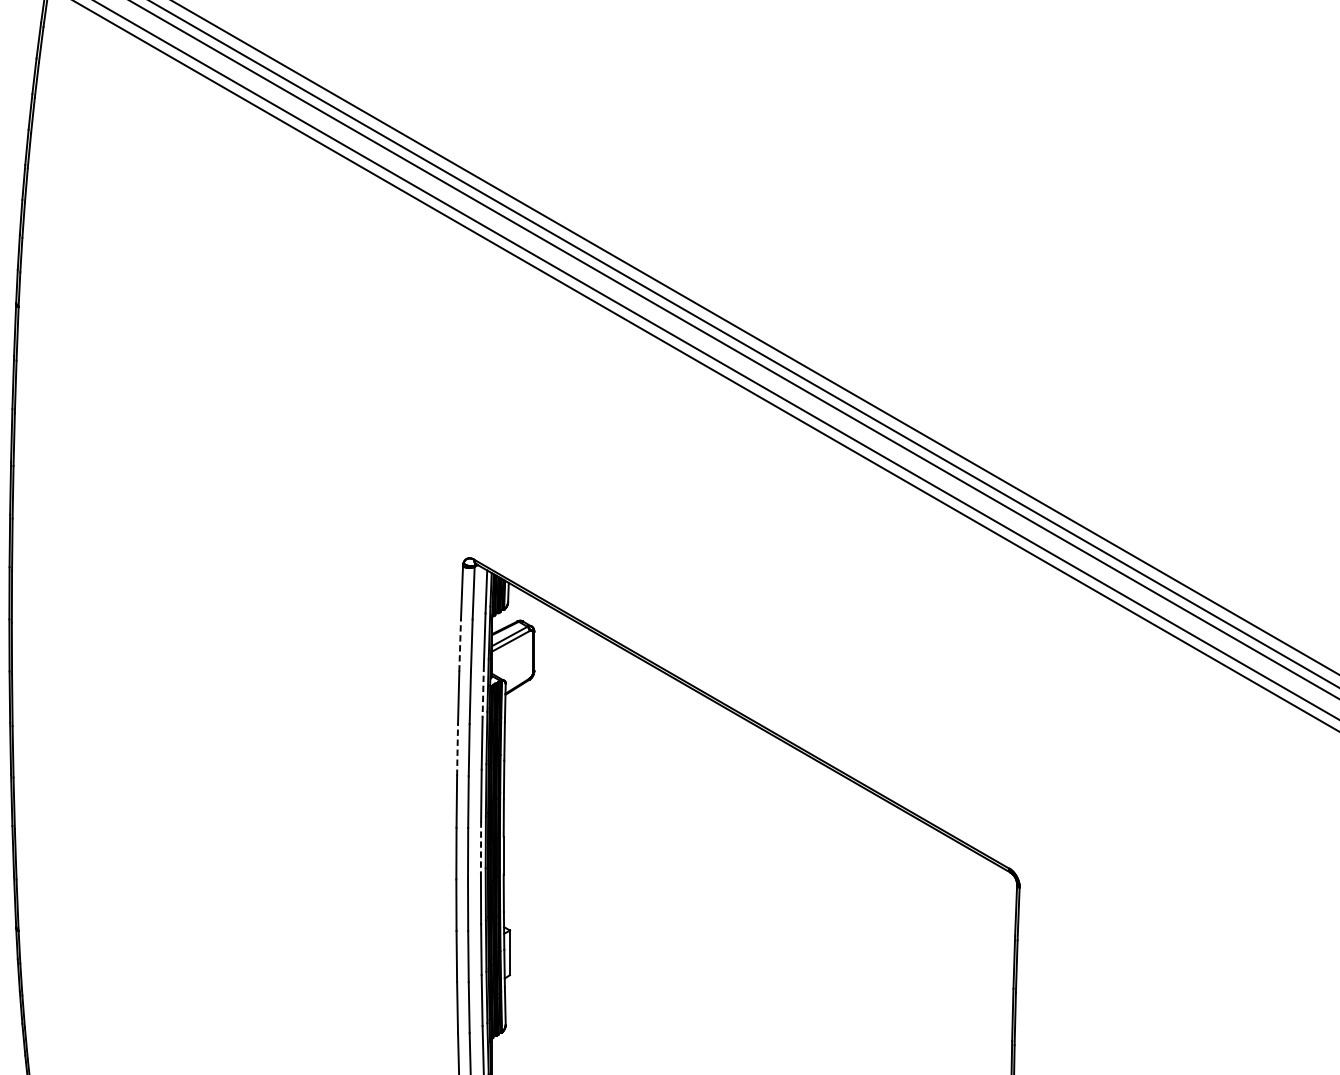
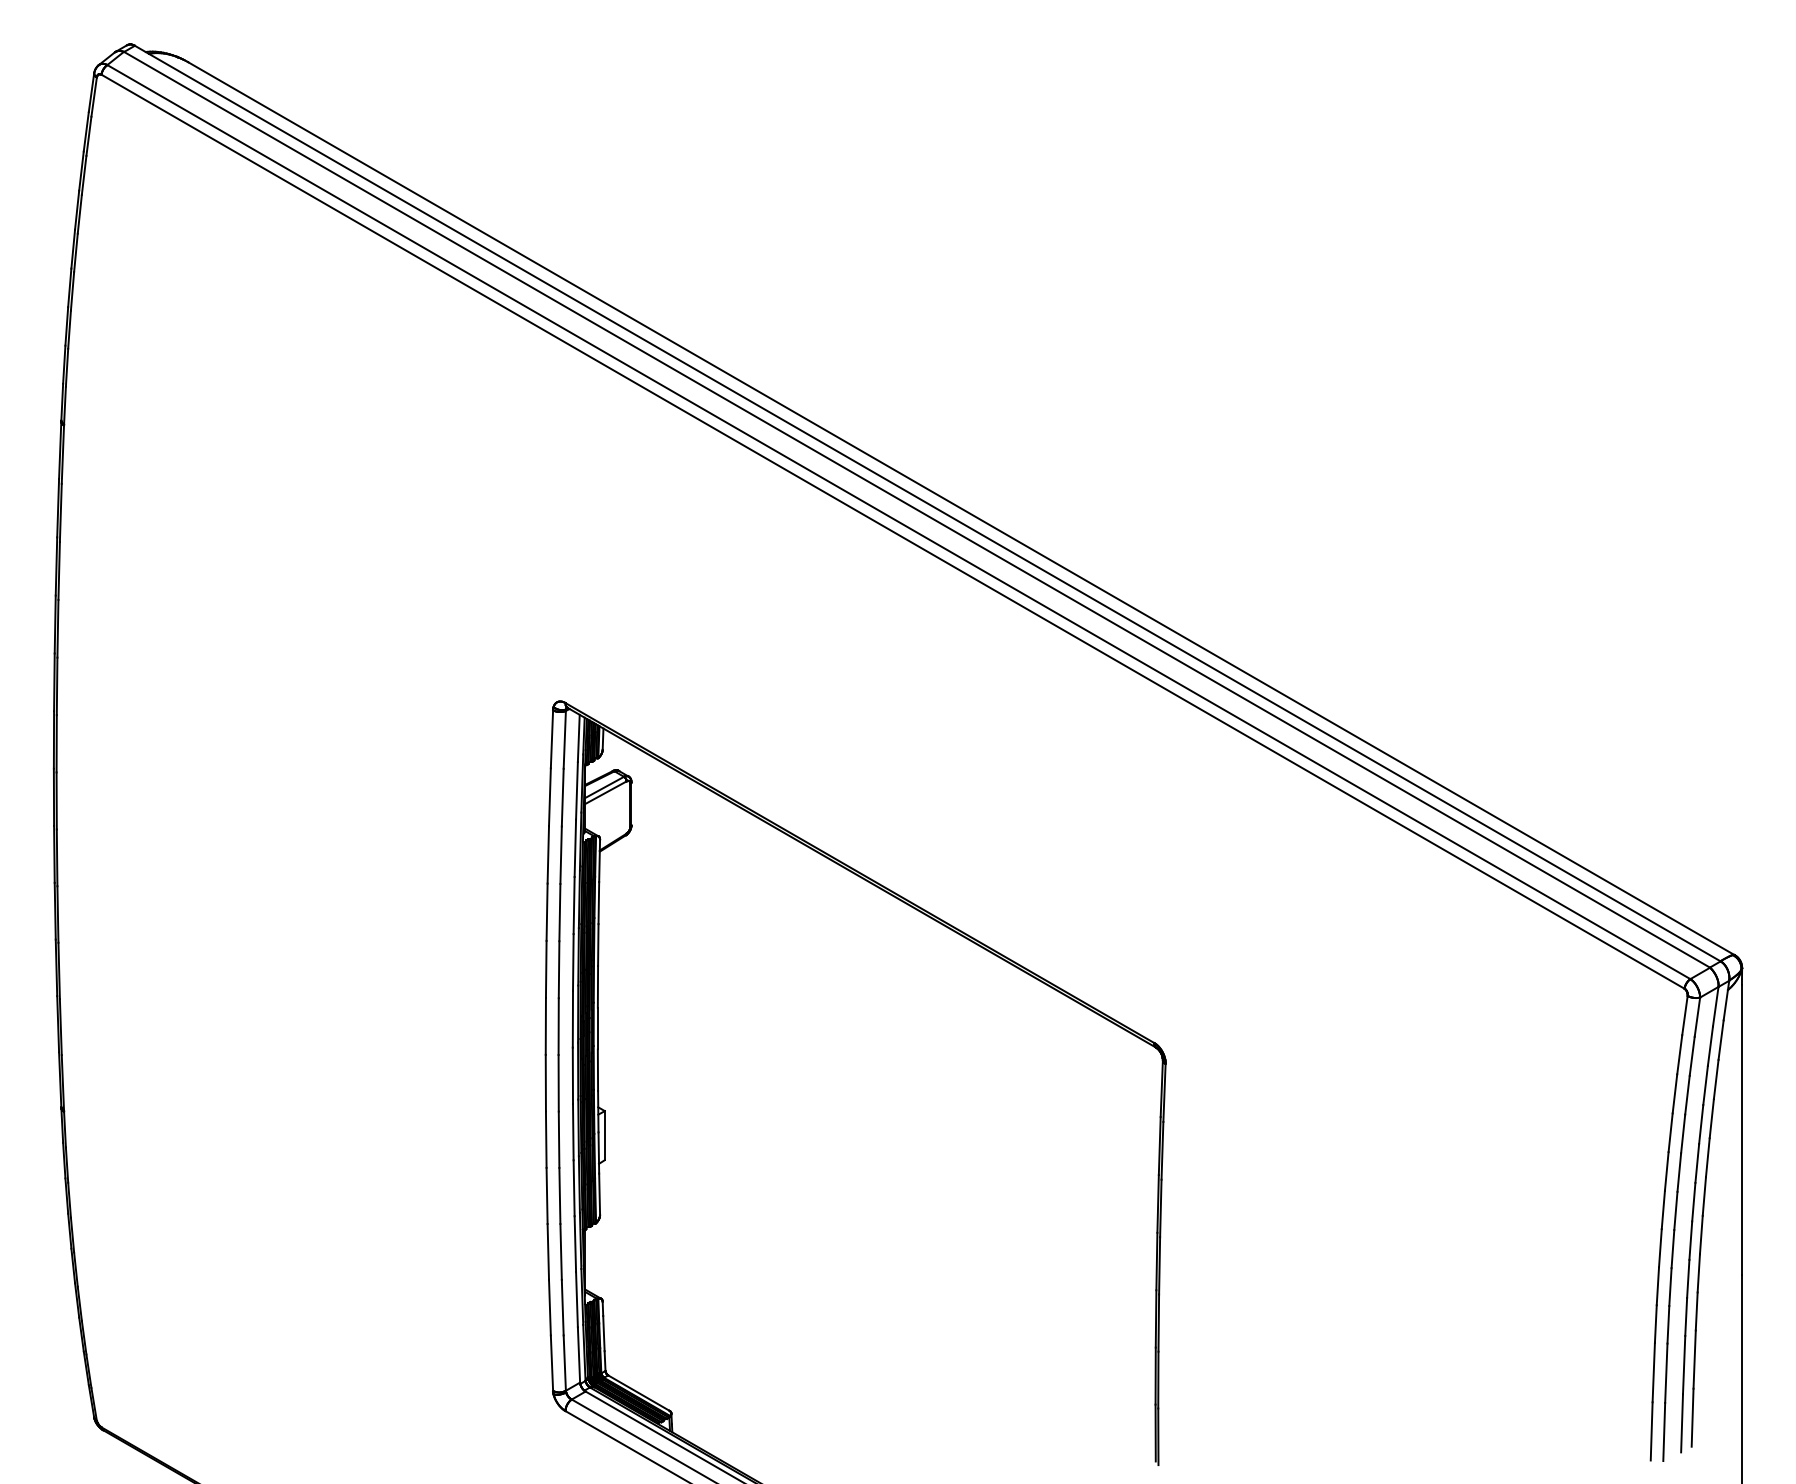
line: (459, 645) -> (549, 797), dashed -> solid
line: (483, 691) -> (575, 848), dashed -> solid
line: (457, 750) -> (547, 912), dashed -> solid
line: (480, 847) -> (572, 1019), dashed -> solid

